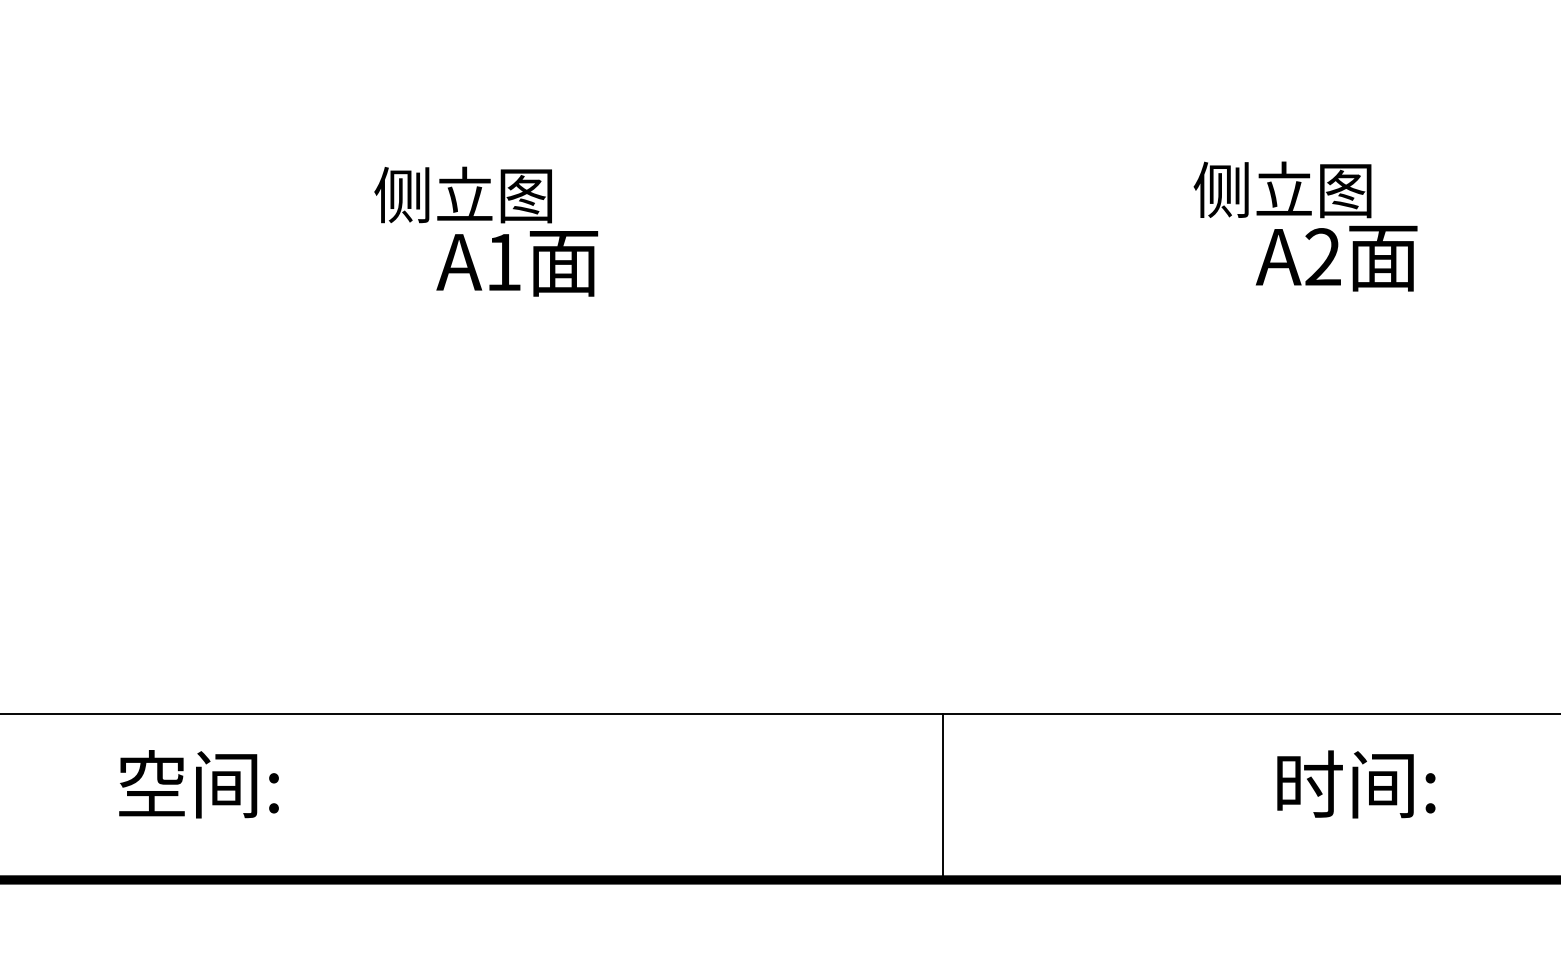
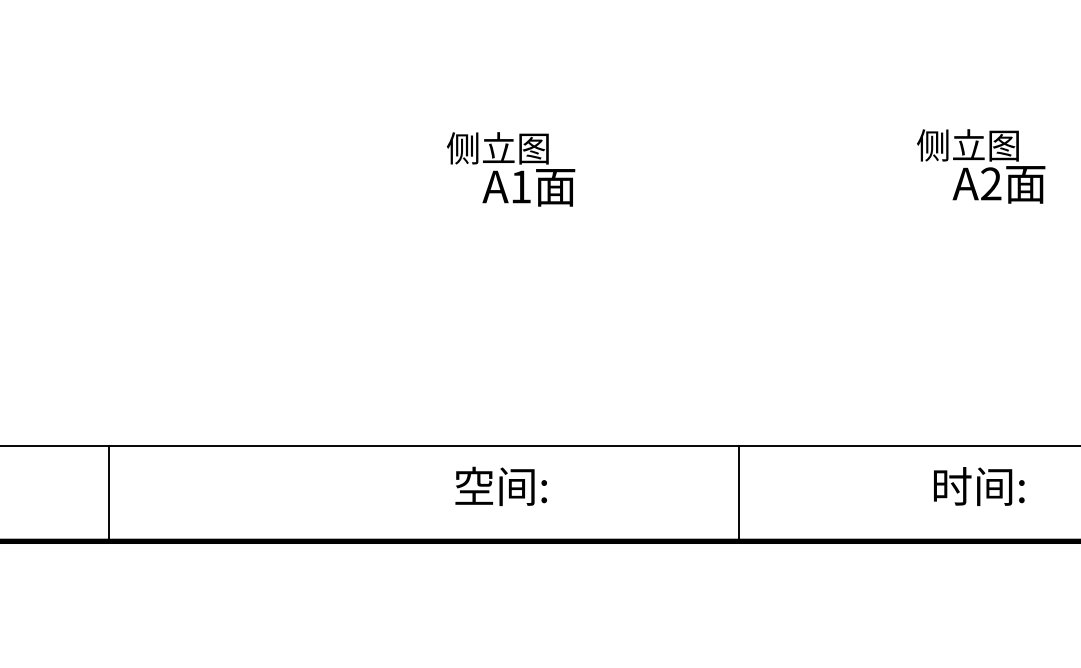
text: (197, 782) -> (500, 485), moved
text: (1356, 784) -> (979, 486), moved
line: (941, 796) -> (738, 493), moved

